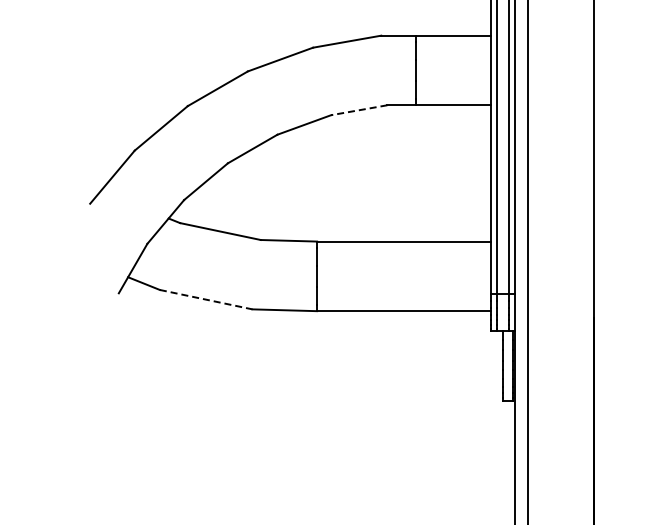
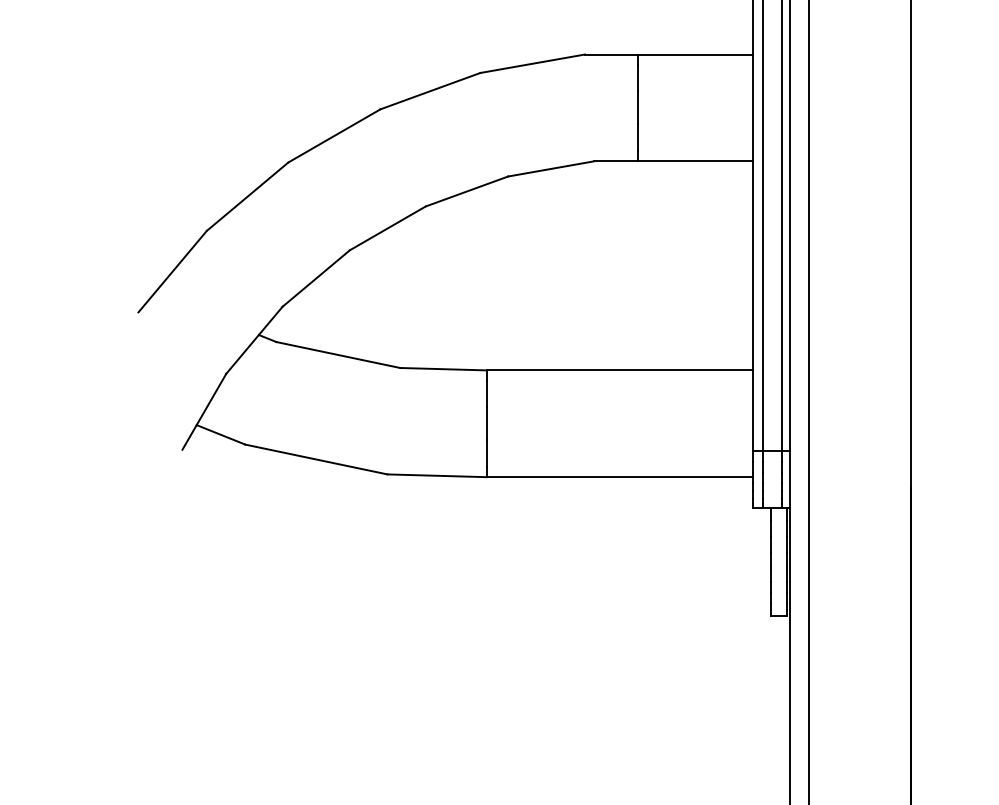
line: (359, 110) -> (551, 169), dashed -> solid
line: (206, 299) -> (316, 459), dashed -> solid

